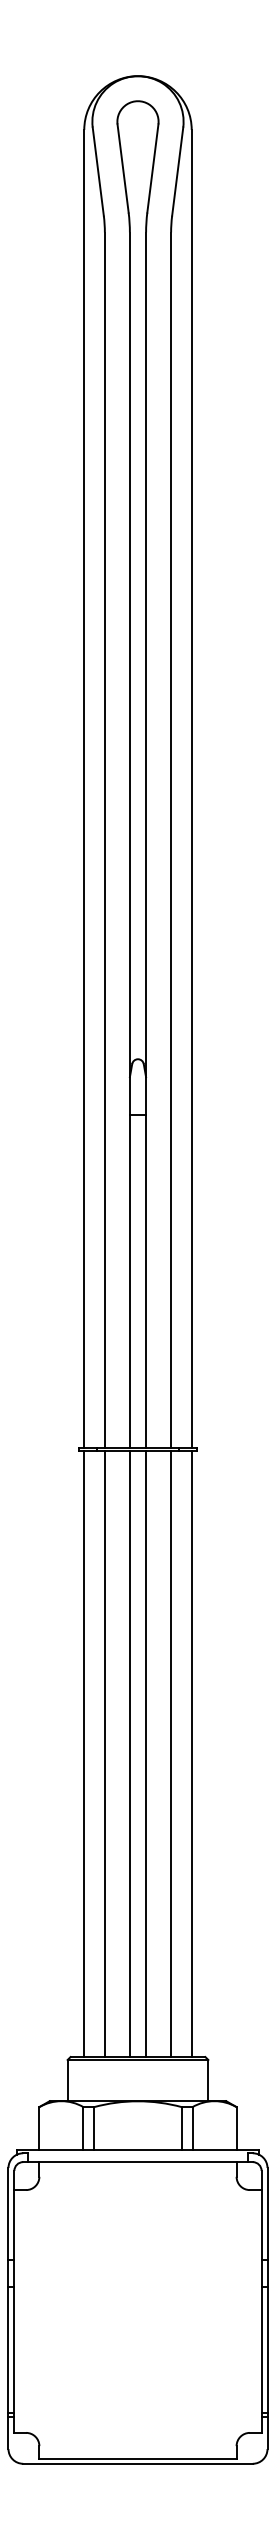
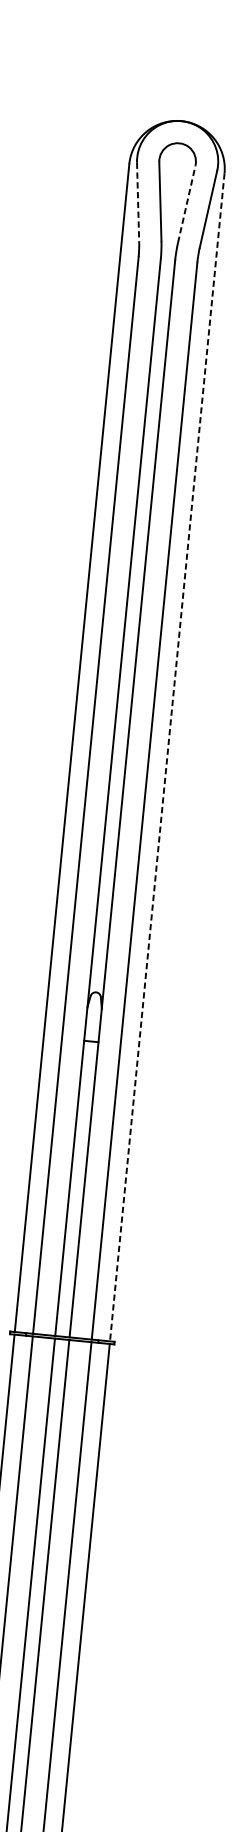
line: (152, 168) -> (186, 204), solid -> dashed
line: (98, 172) -> (138, 203), solid -> dashed
line: (191, 788) -> (167, 757), solid -> dashed

